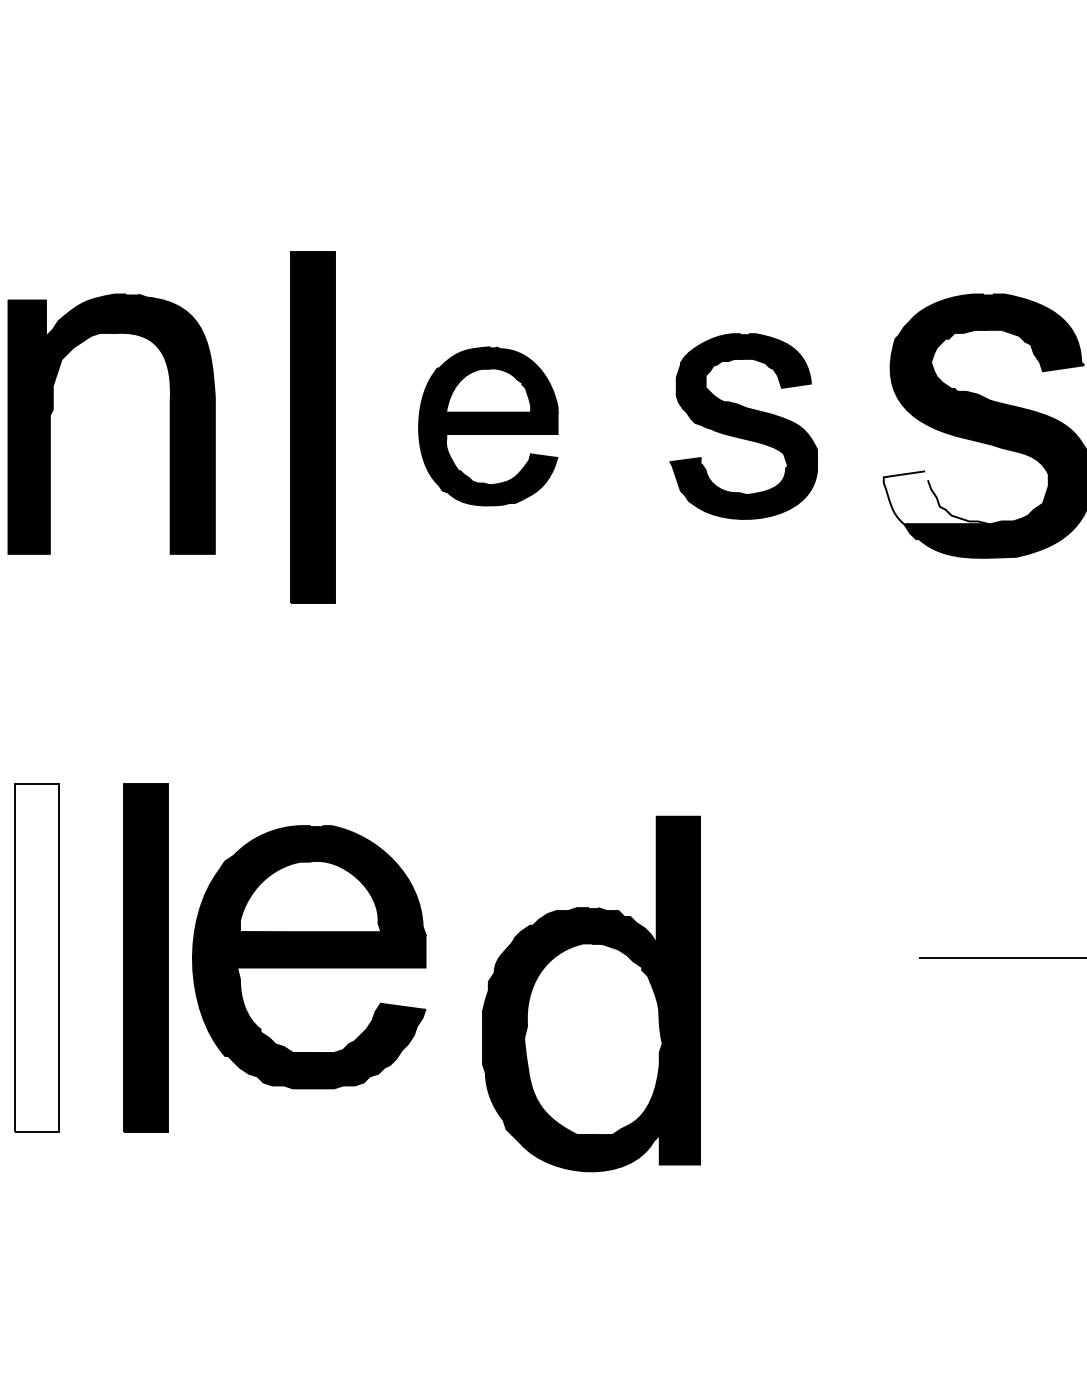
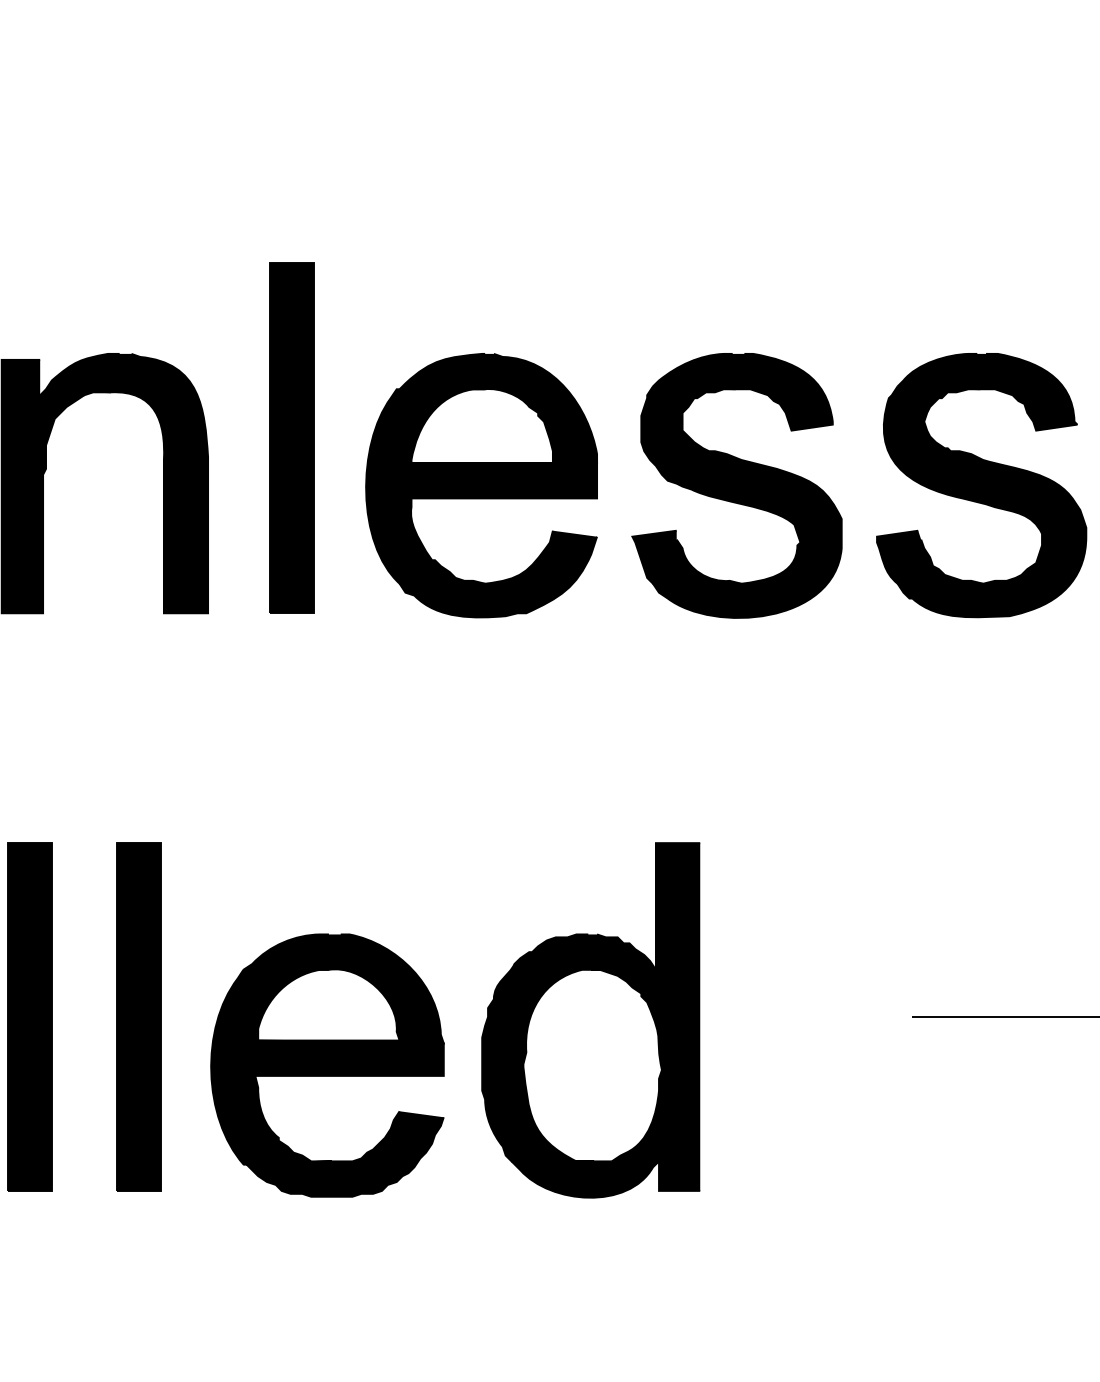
part: (488, 426) -> (481, 485), size x1.67
part: (743, 426) -> (736, 485), size x1.43
part: (312, 427) -> (291, 437), moved
fill: (937, 497) -> (930, 556), added
fill: (36, 957) -> (29, 1016), added
part: (309, 957) -> (327, 1065), moved
part: (591, 994) -> (590, 1020), moved

